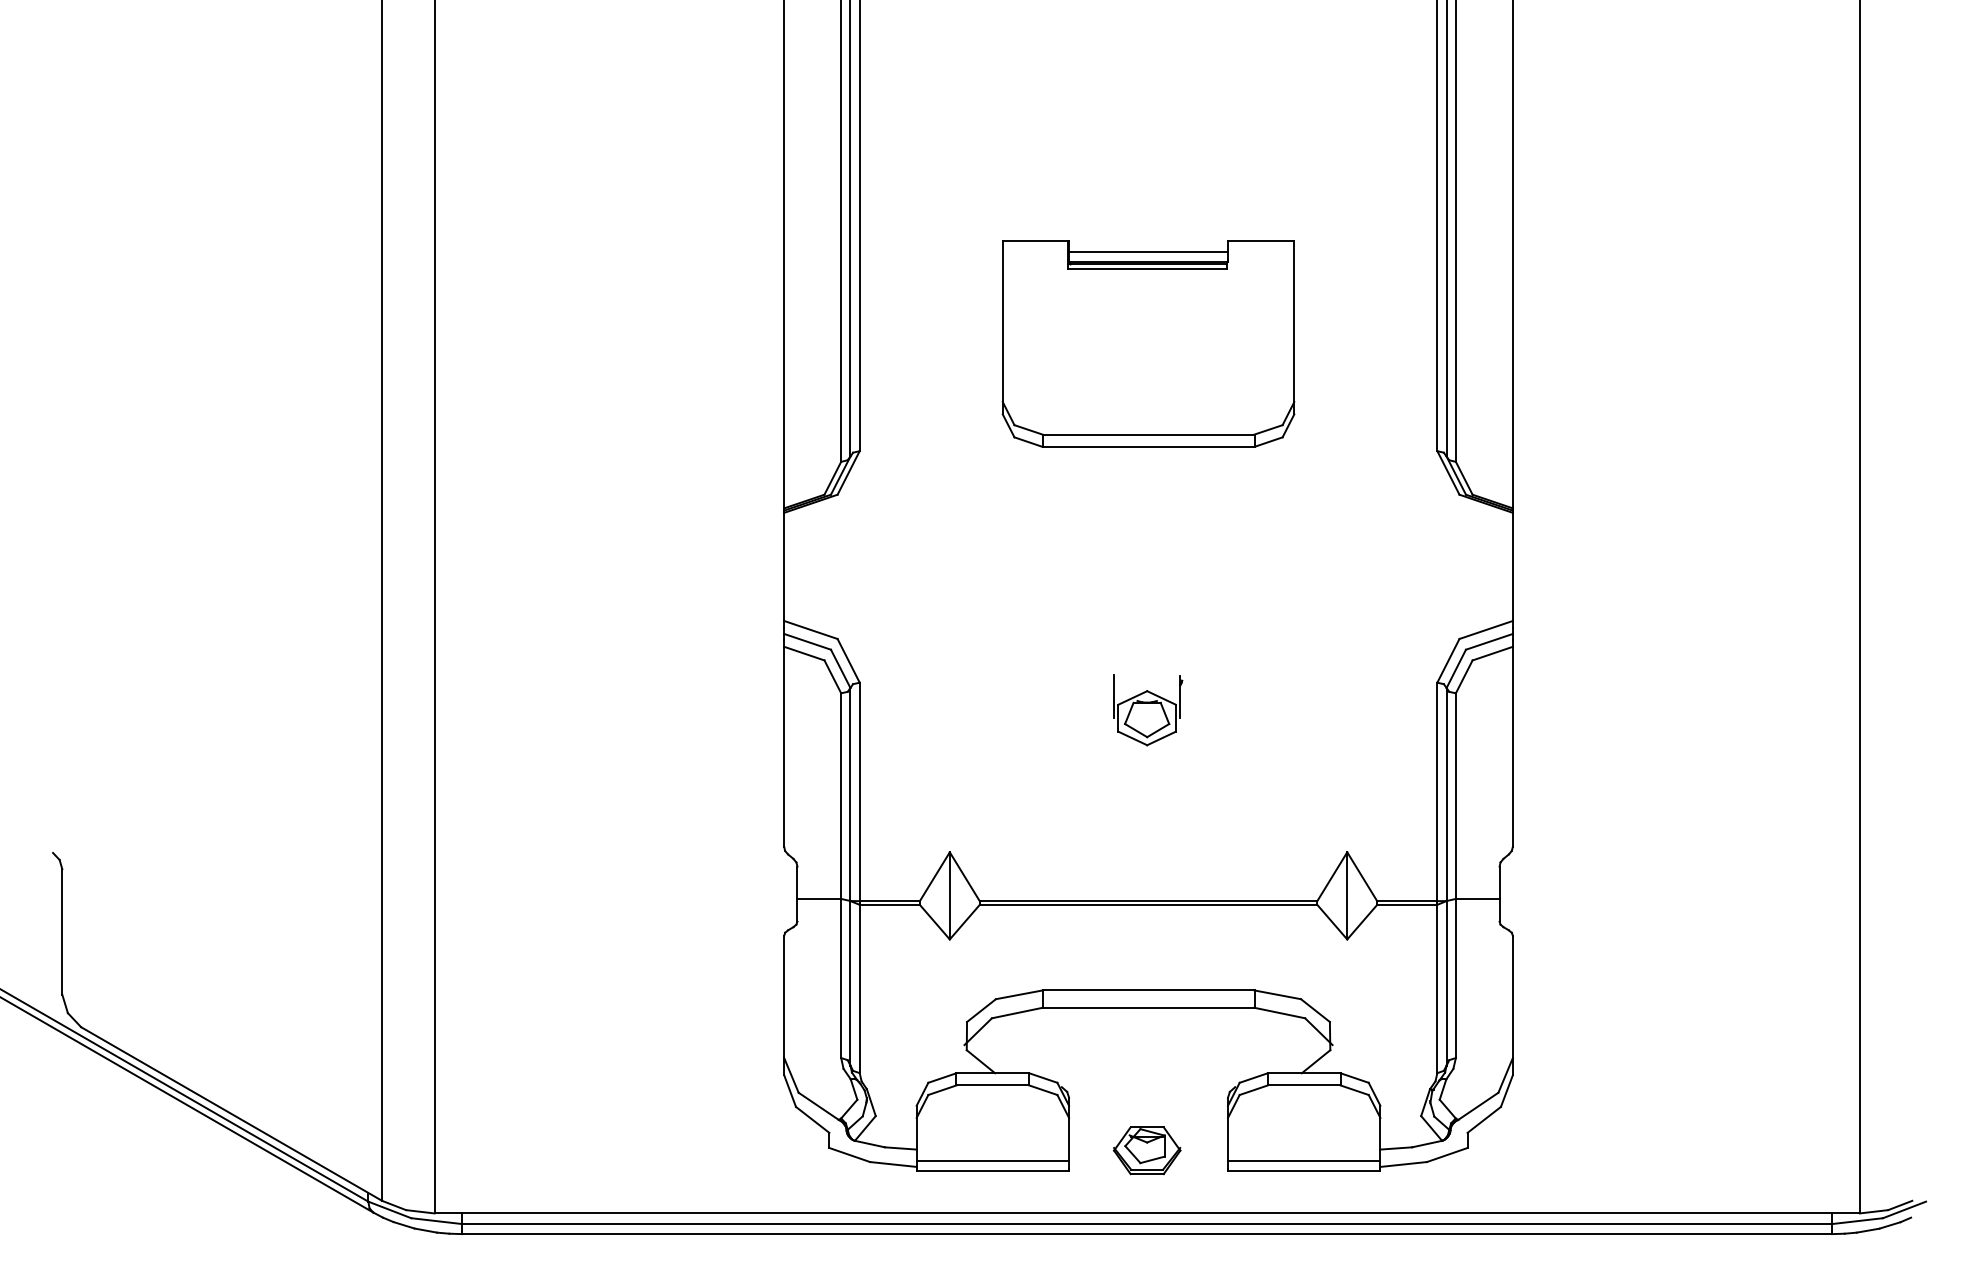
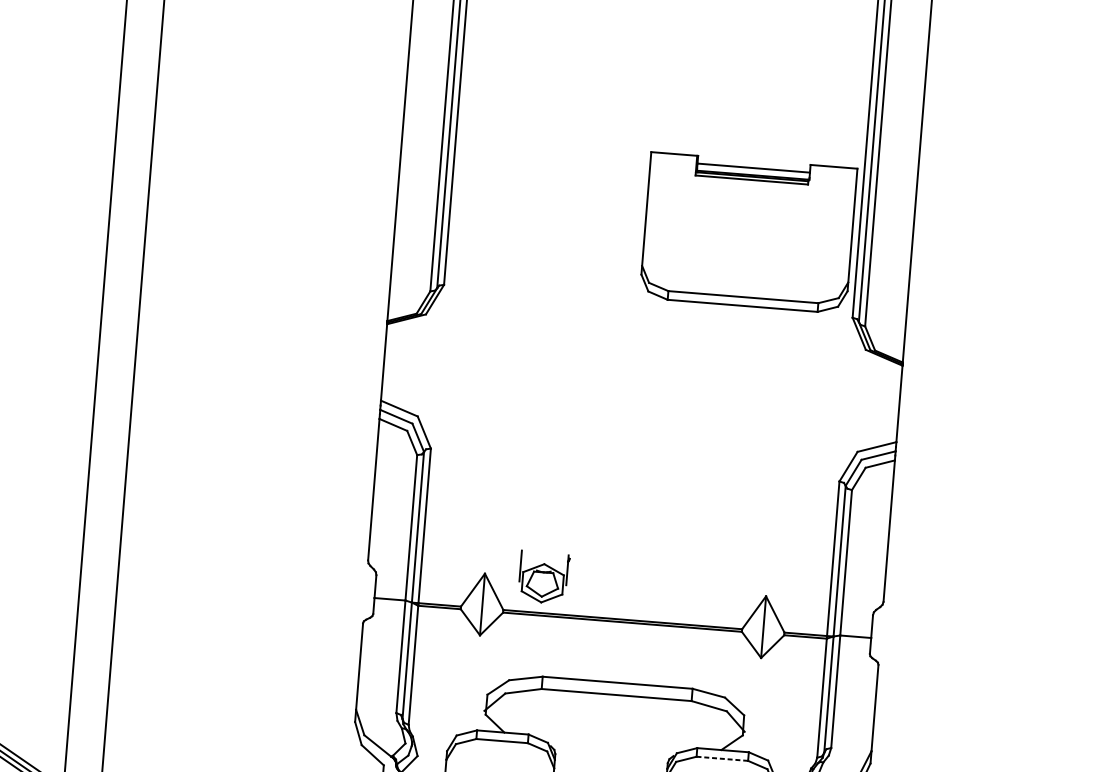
part: (1148, 343) -> (748, 232), moved
part: (1148, 710) -> (544, 577), moved
line: (1303, 1085) -> (721, 758), solid -> dashed

